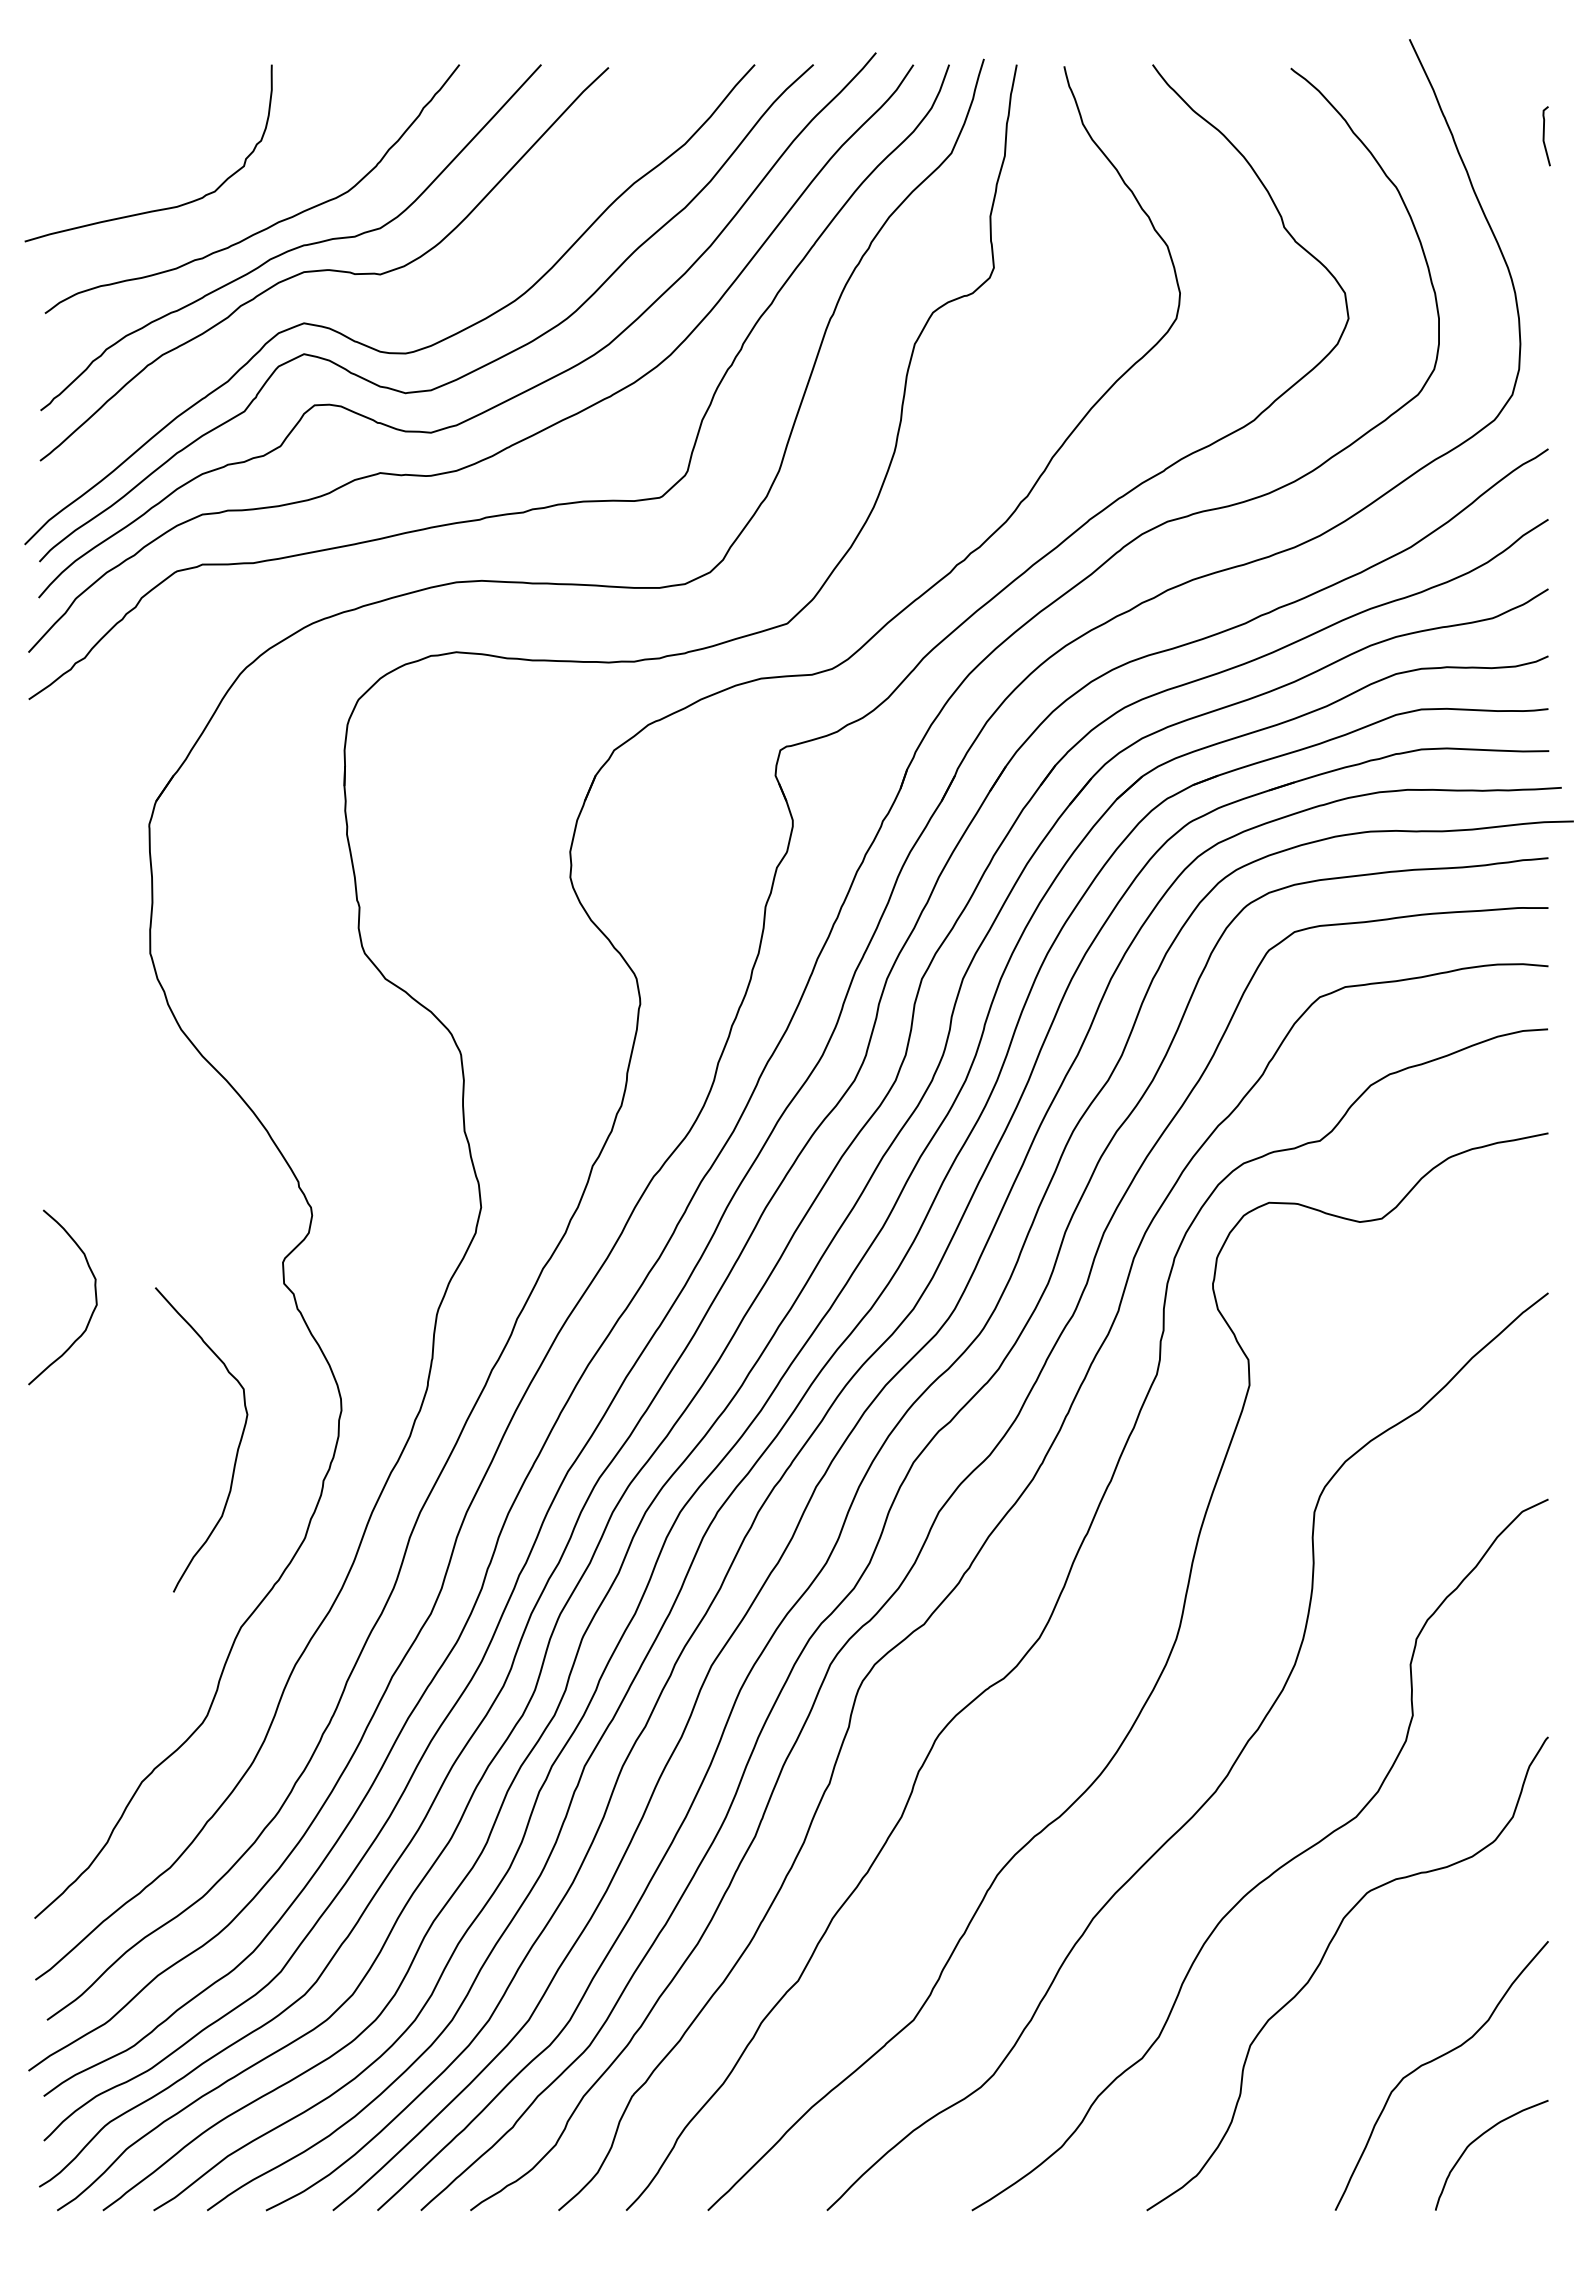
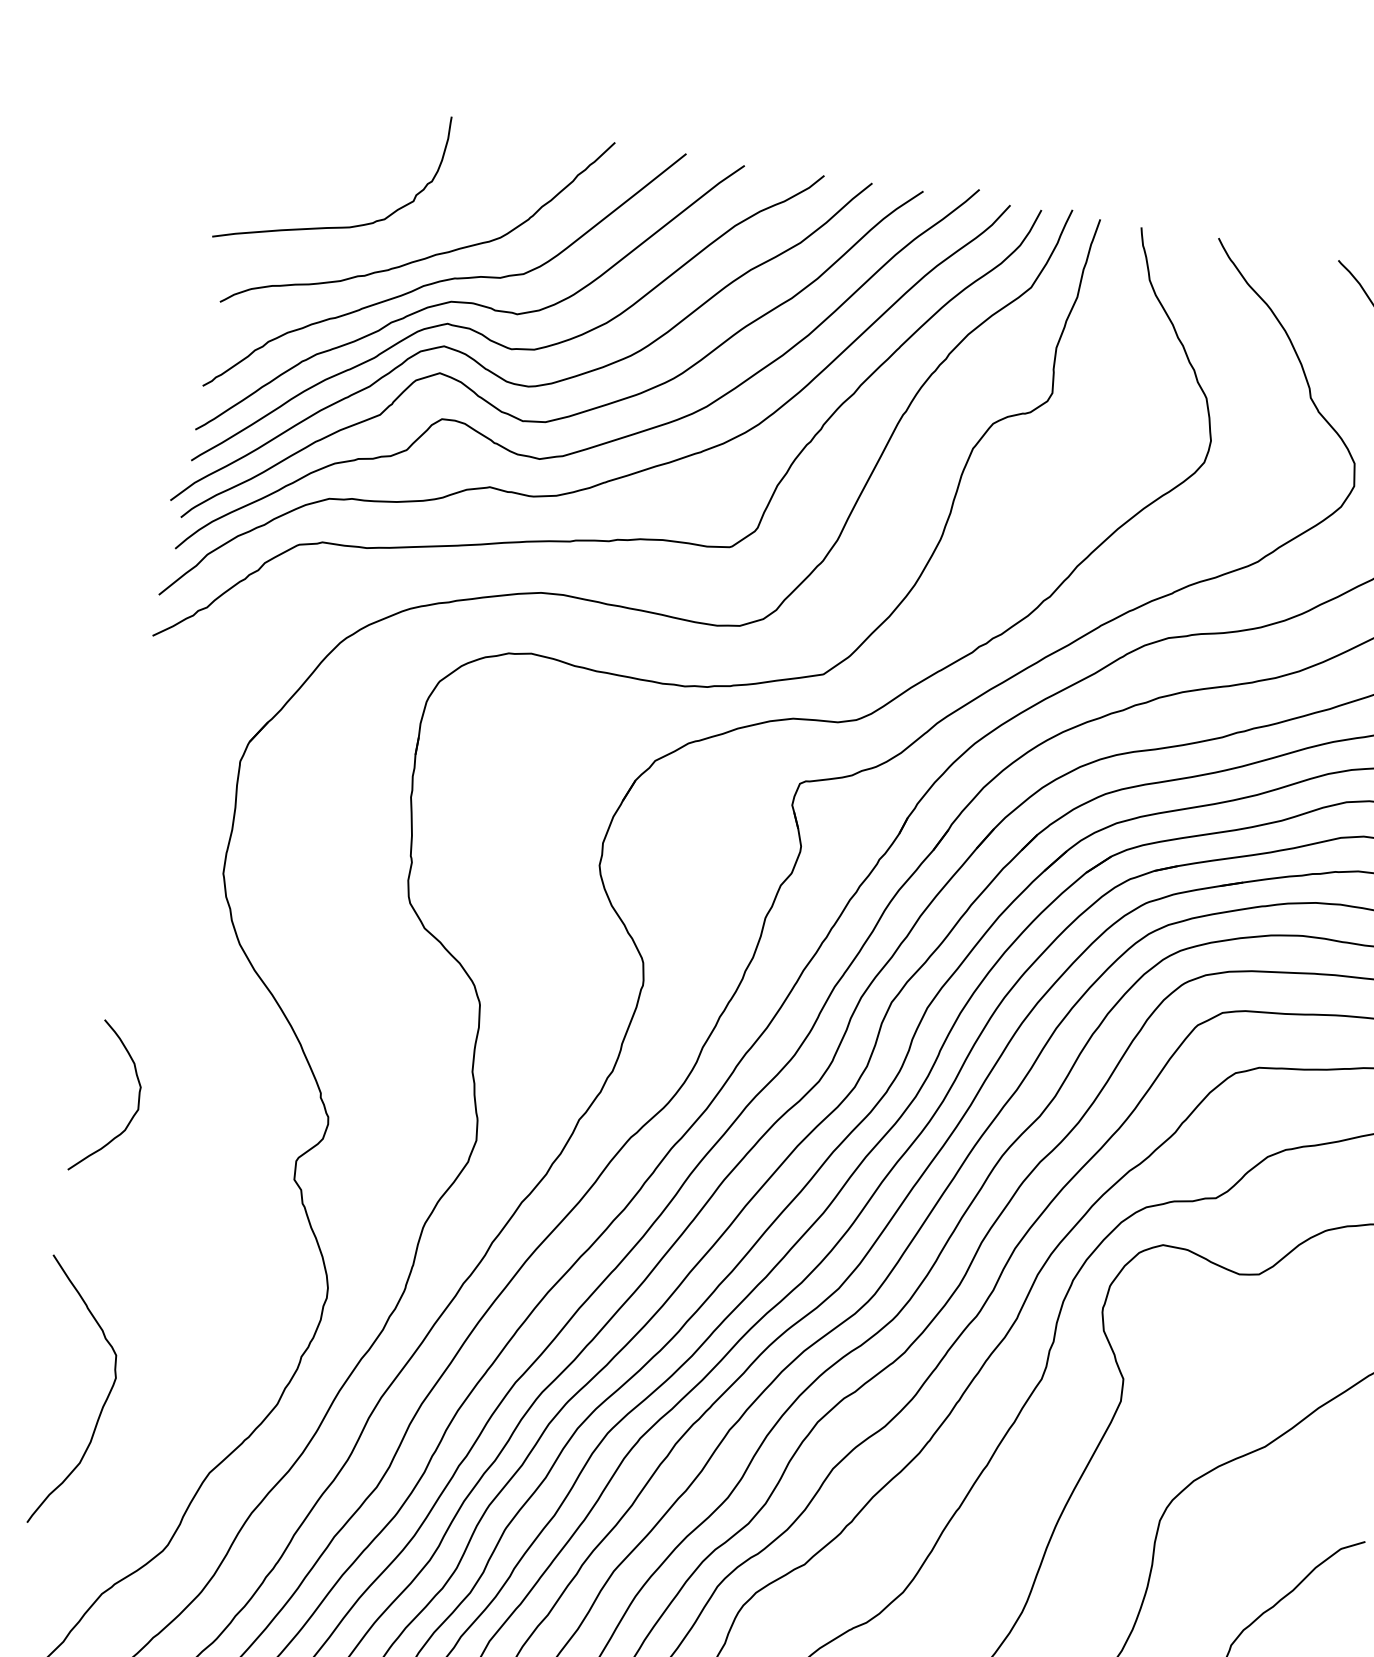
curve: (363, 309) -> (497, 342), added
curve: (94, 1291) -> (138, 1097), moved
curve: (237, 1447) -> (102, 1405), moved

